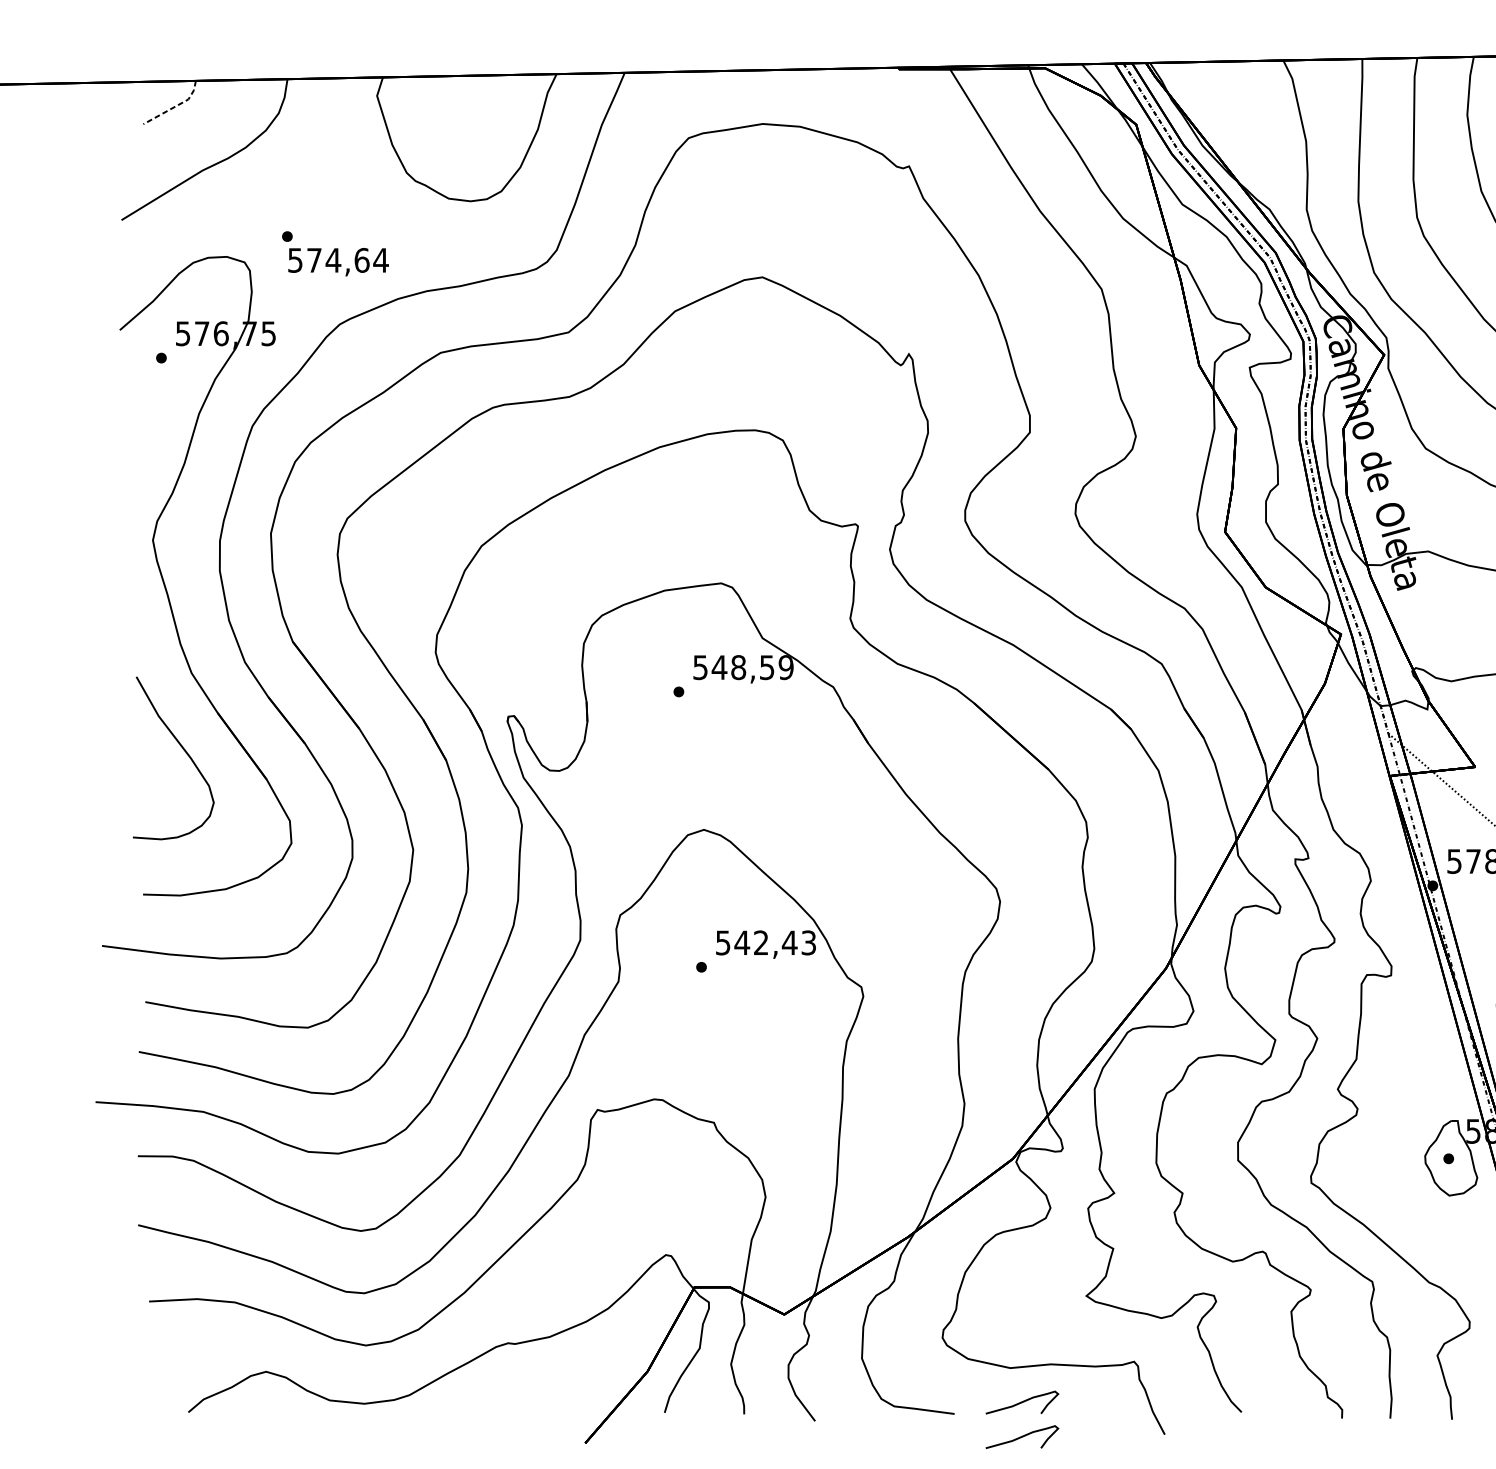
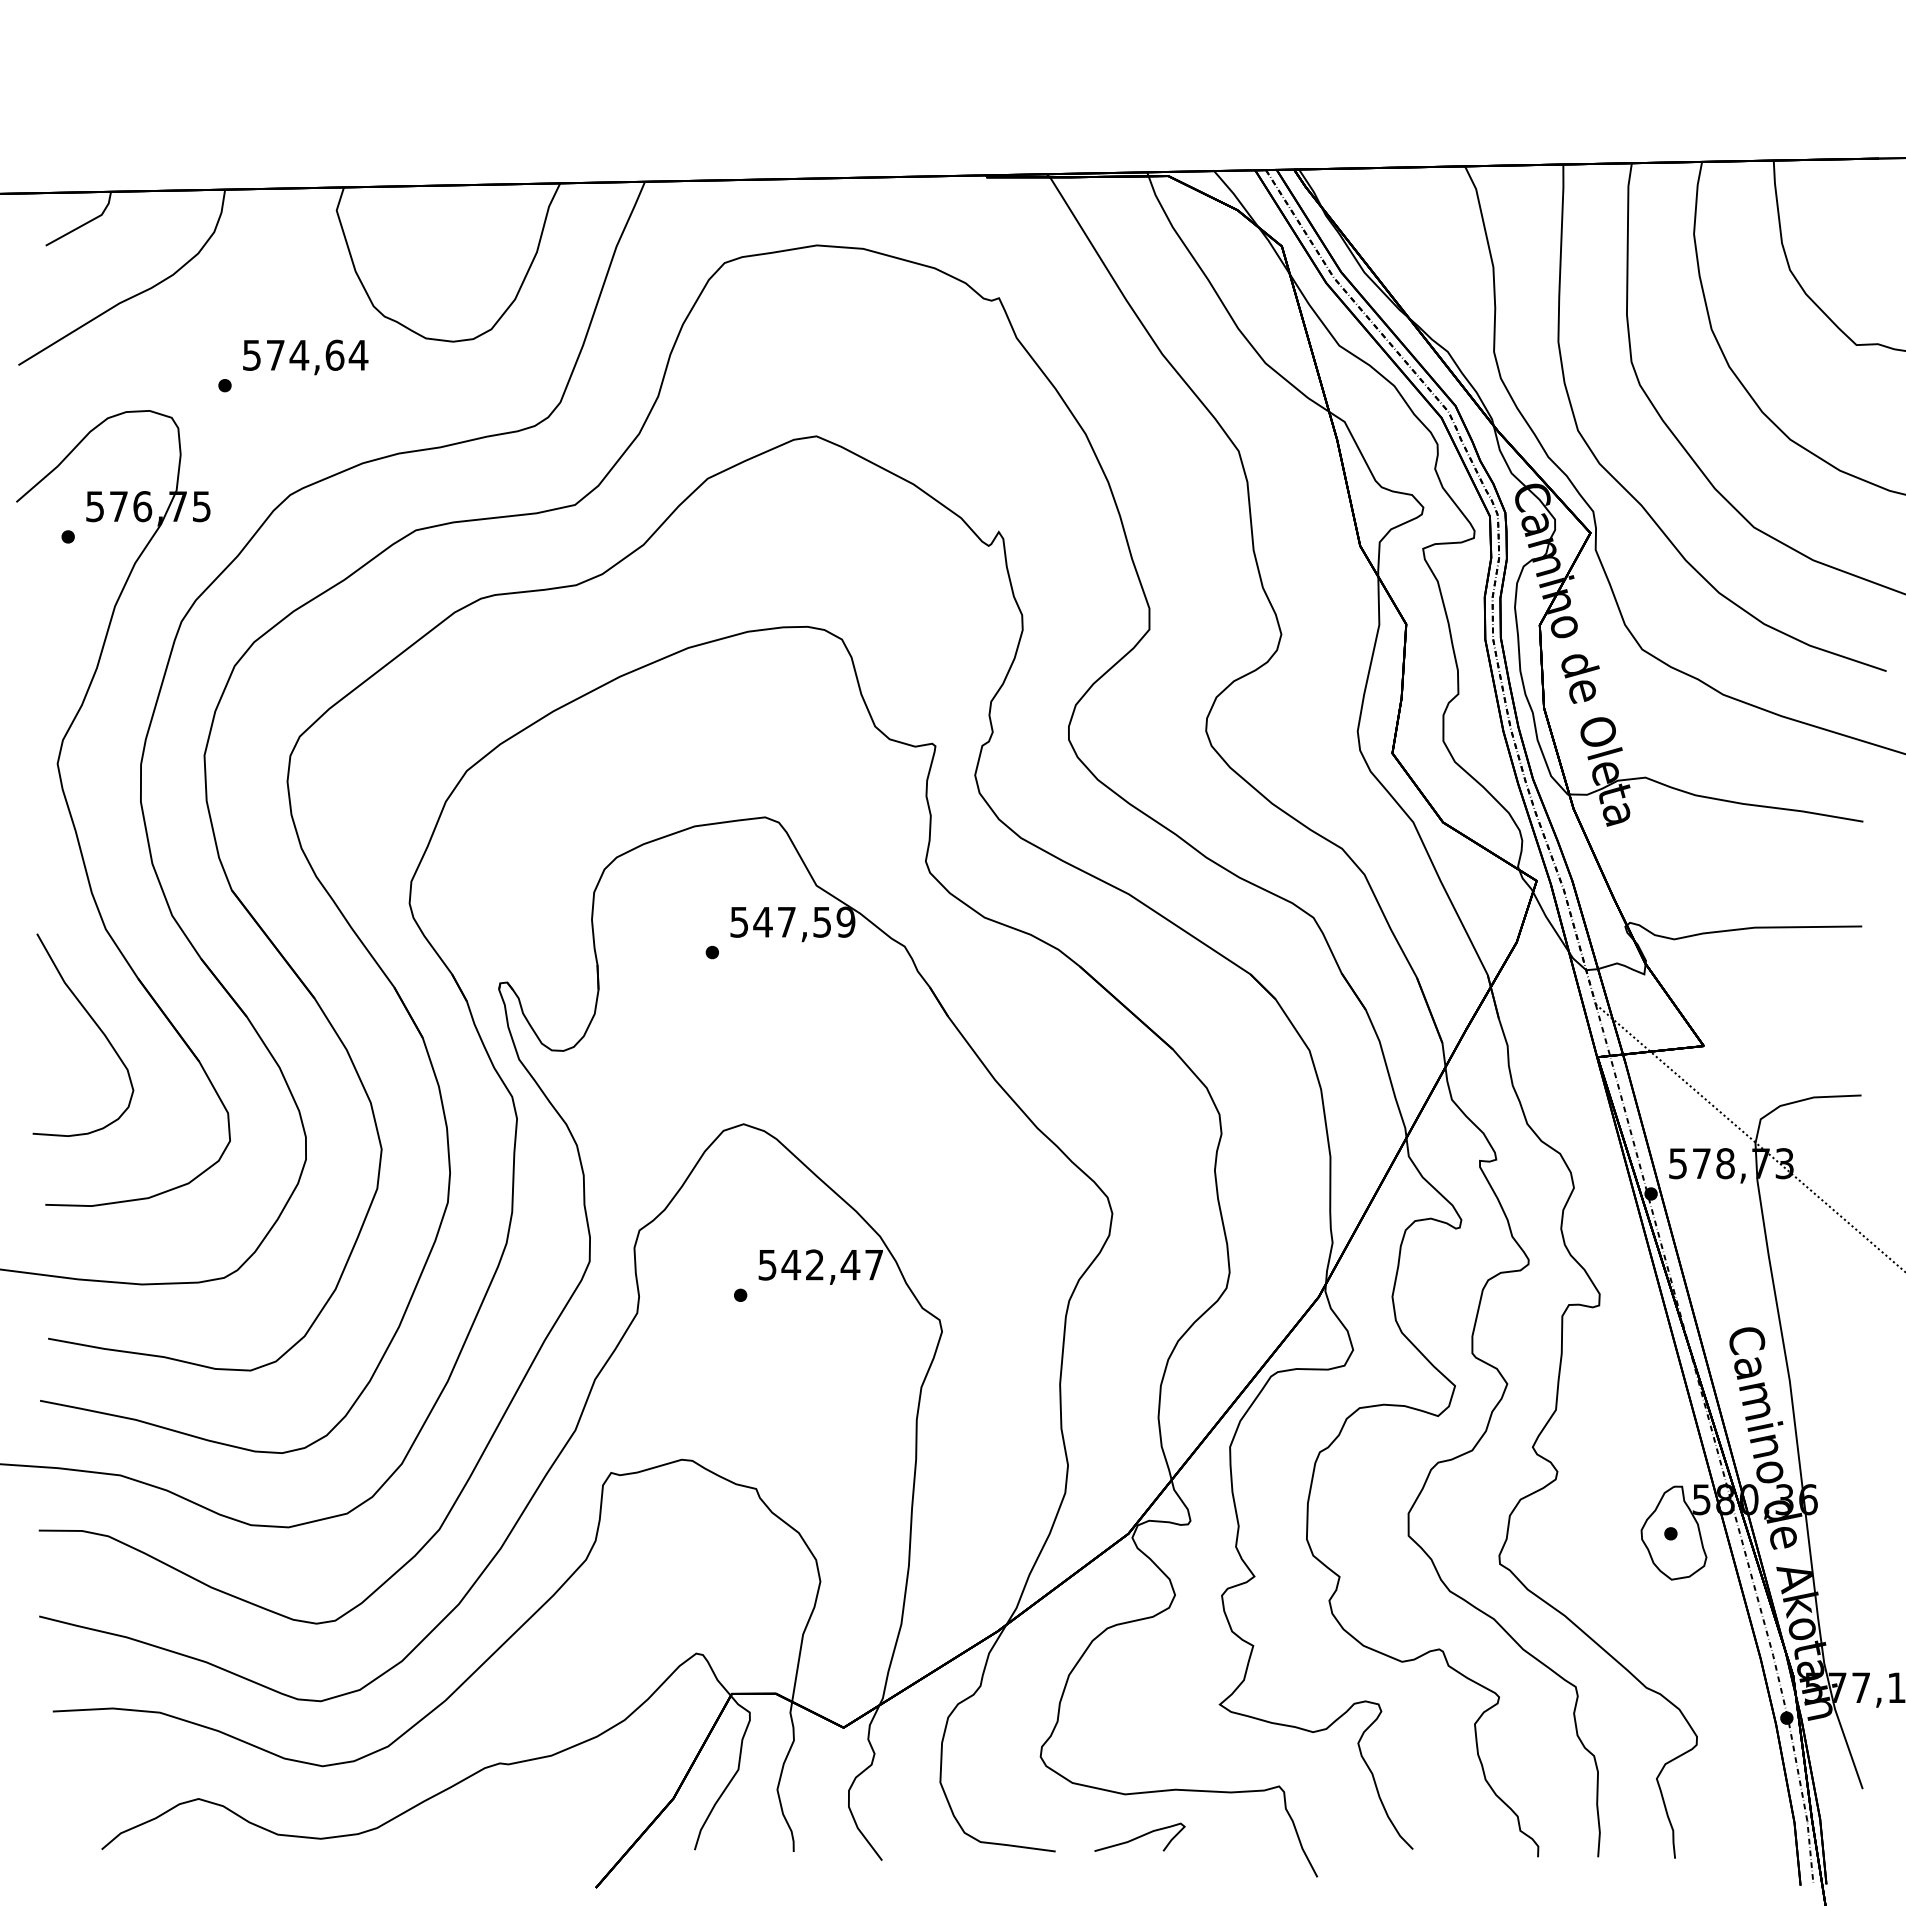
line: (176, 106) -> (86, 223), dashed -> solid
text: (338, 262) -> (305, 357), moved
text: (738, 666) -> (786, 921), 548,59 -> 547,59
text: (809, 942) -> (874, 1264), 542,43 -> 542,47
curve: (1021, 1436) -> (1139, 1879), removed

